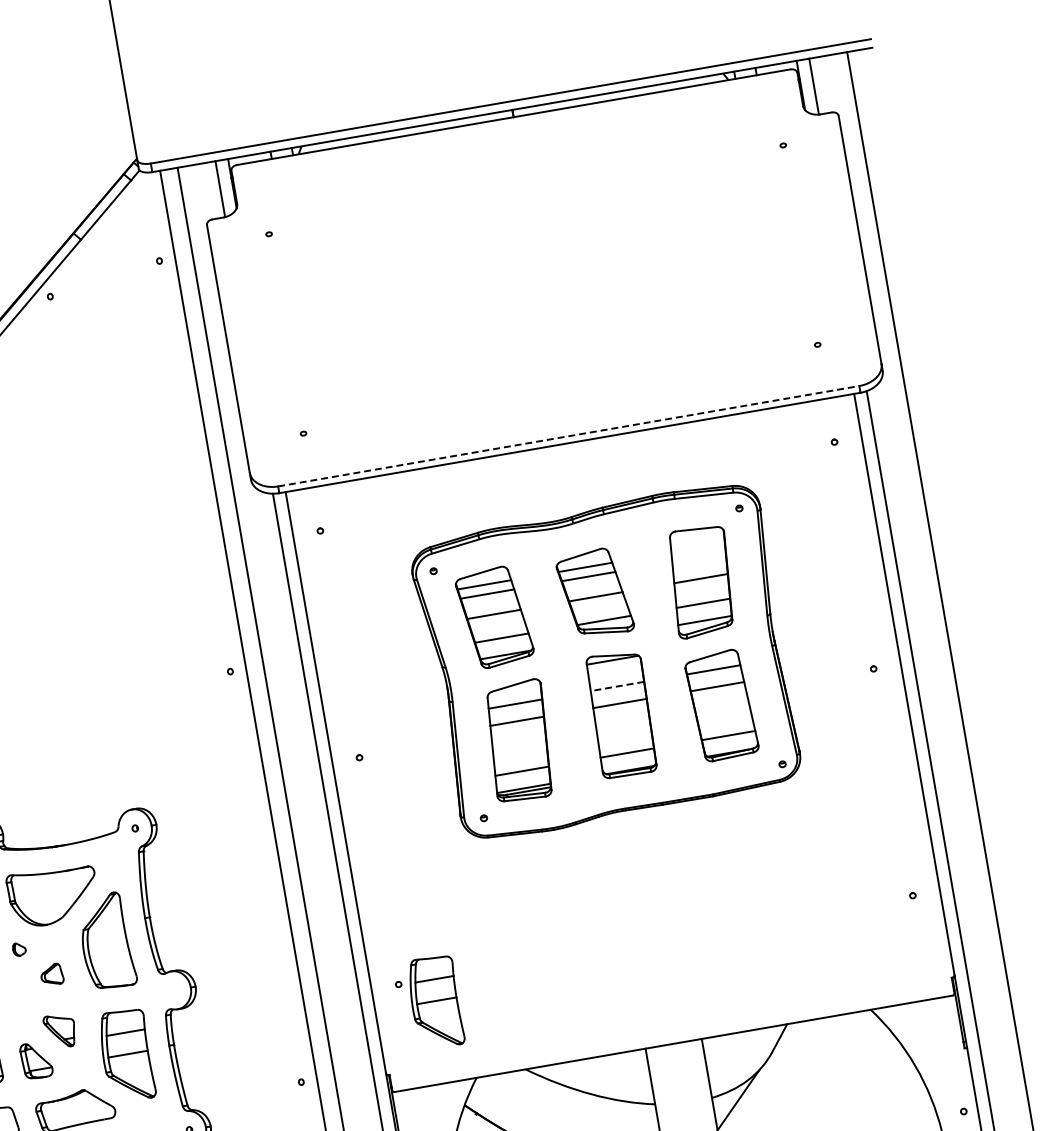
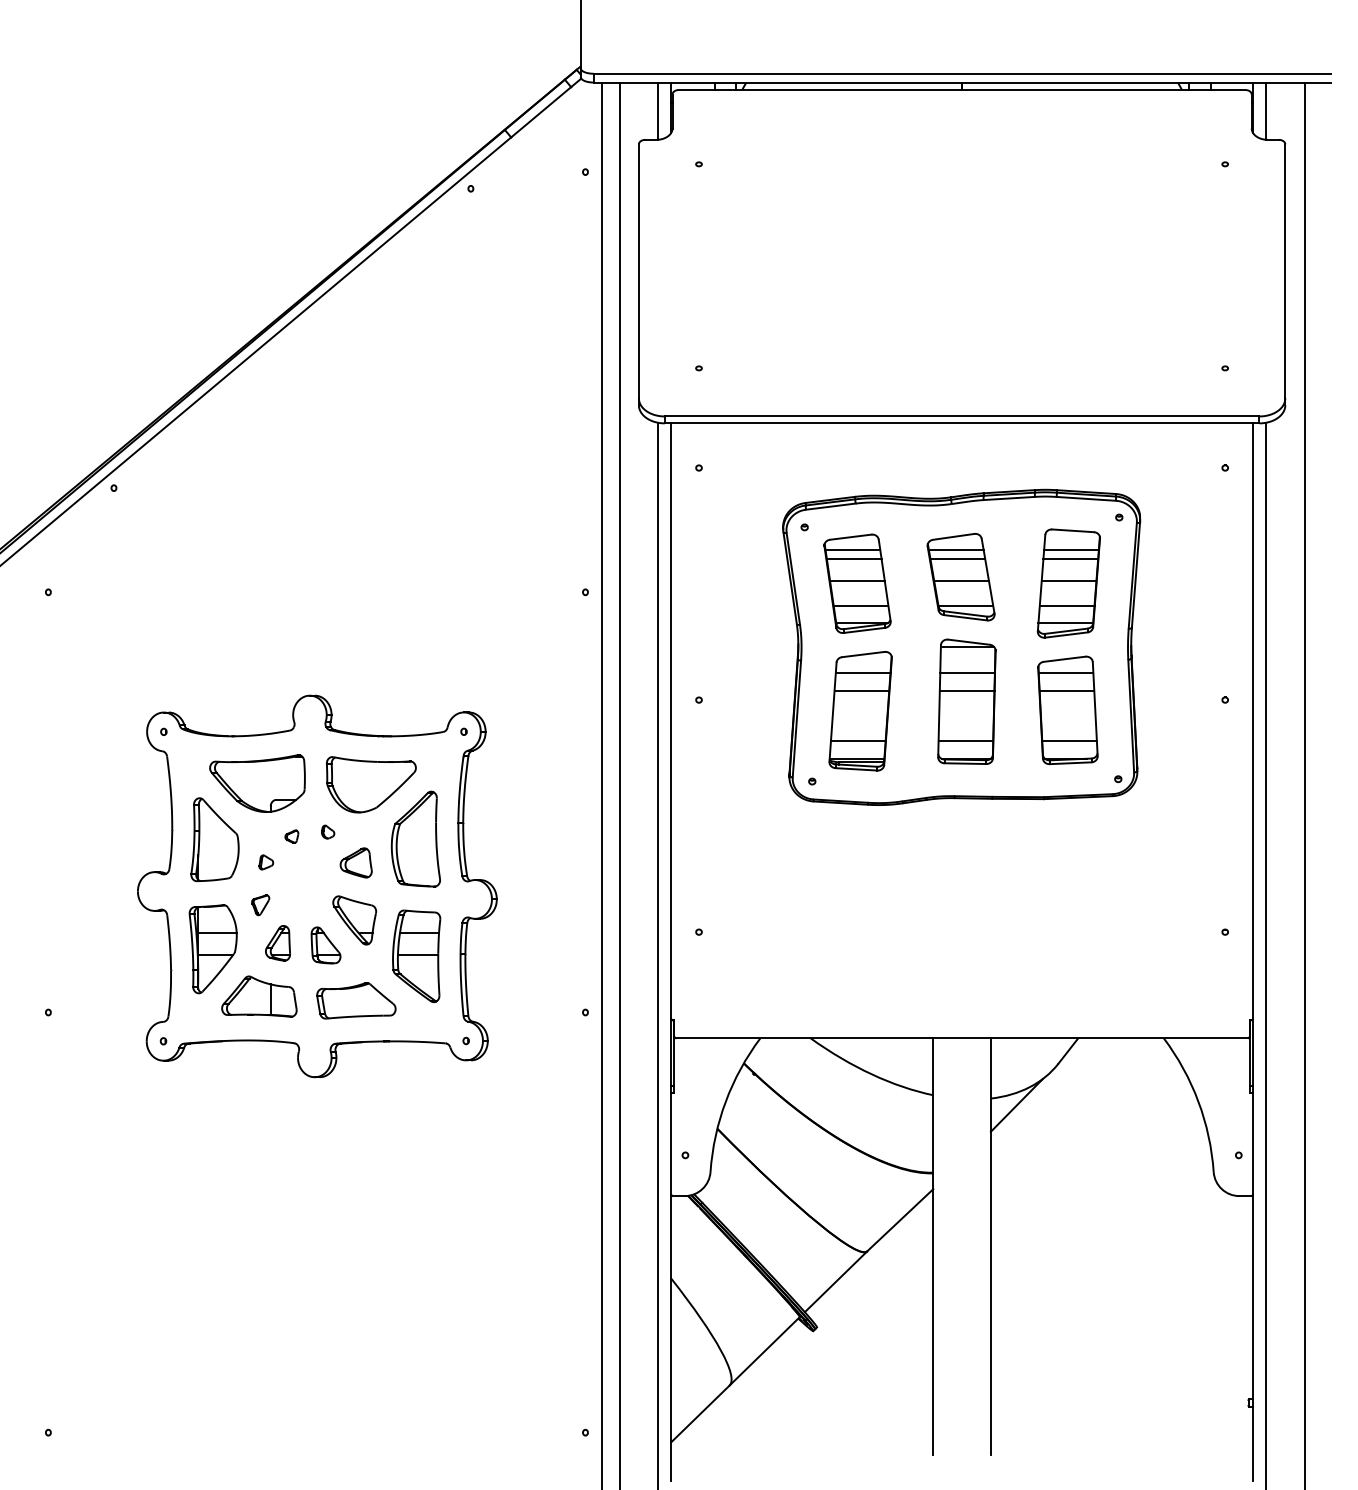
line: (569, 436) -> (962, 416), dashed -> solid
line: (698, 547) -> (1071, 549), added
line: (698, 557) -> (1070, 559), added
line: (617, 686) -> (967, 673), dashed -> solid
part: (51, 974) -> (355, 862), size x1.43
part: (435, 1002) -> (732, 956), removed
part: (60, 1031) -> (354, 920), size x1.43

